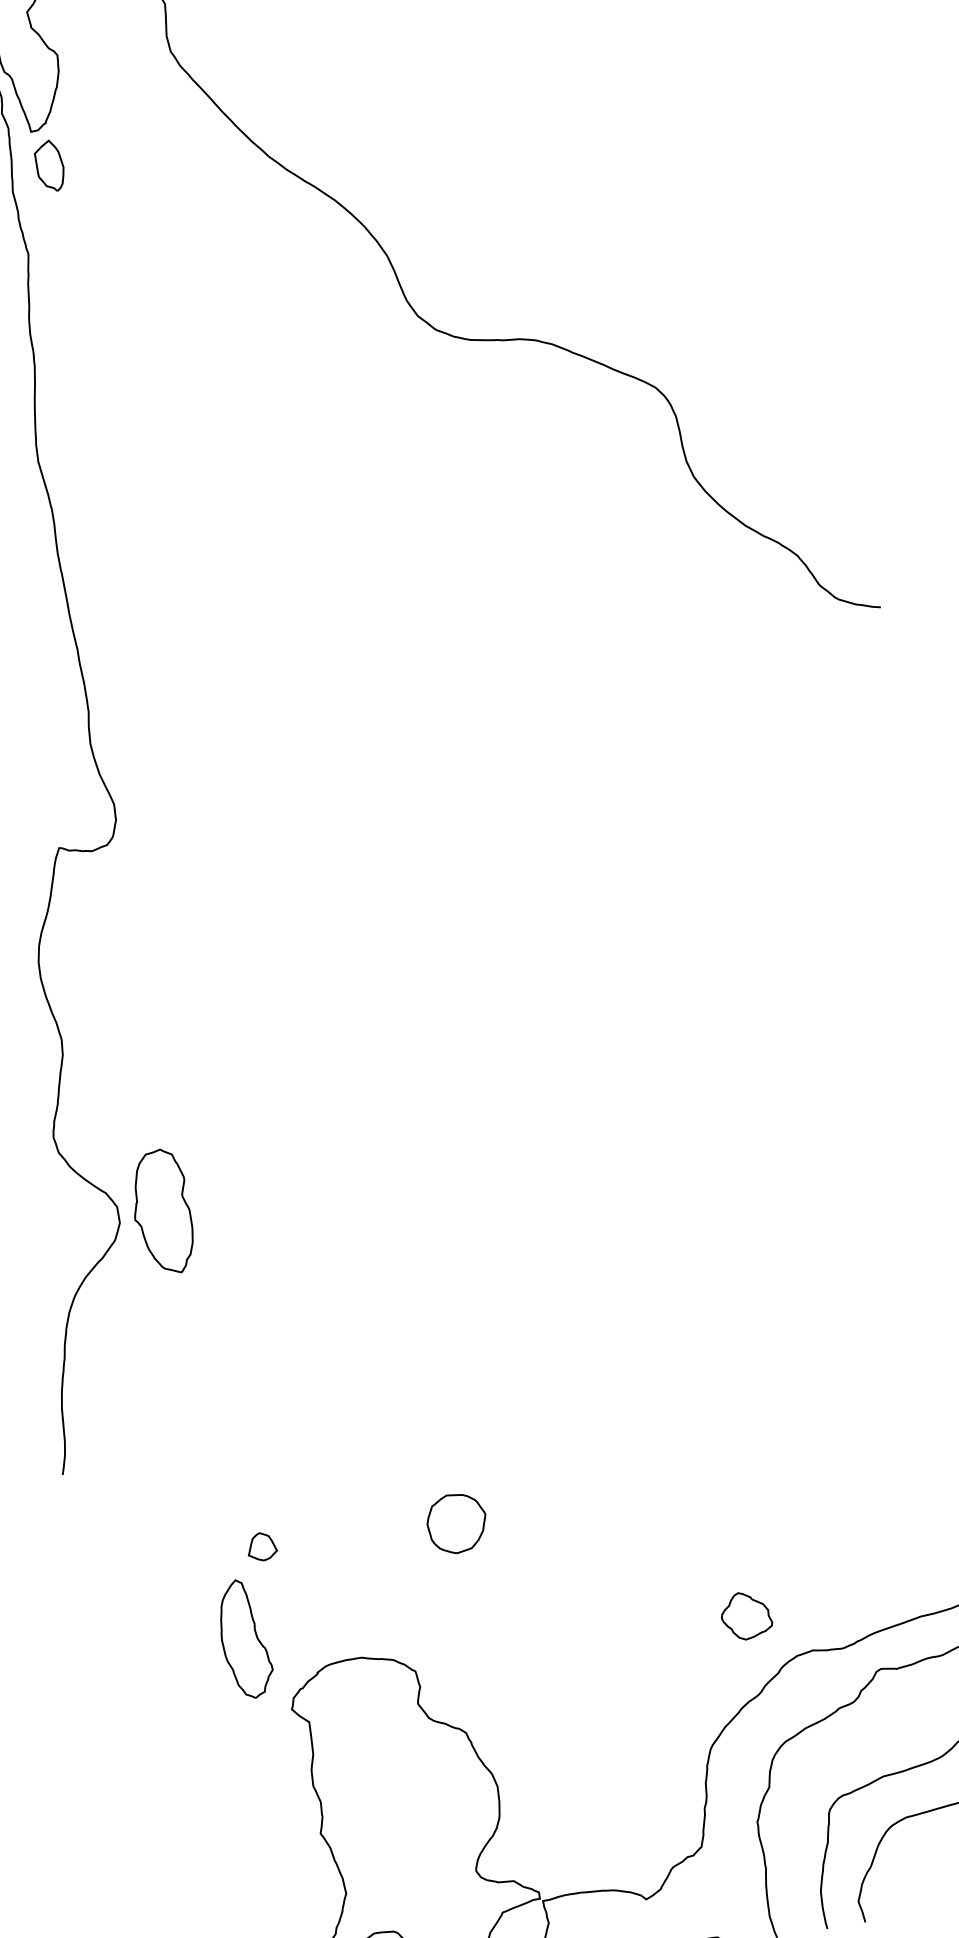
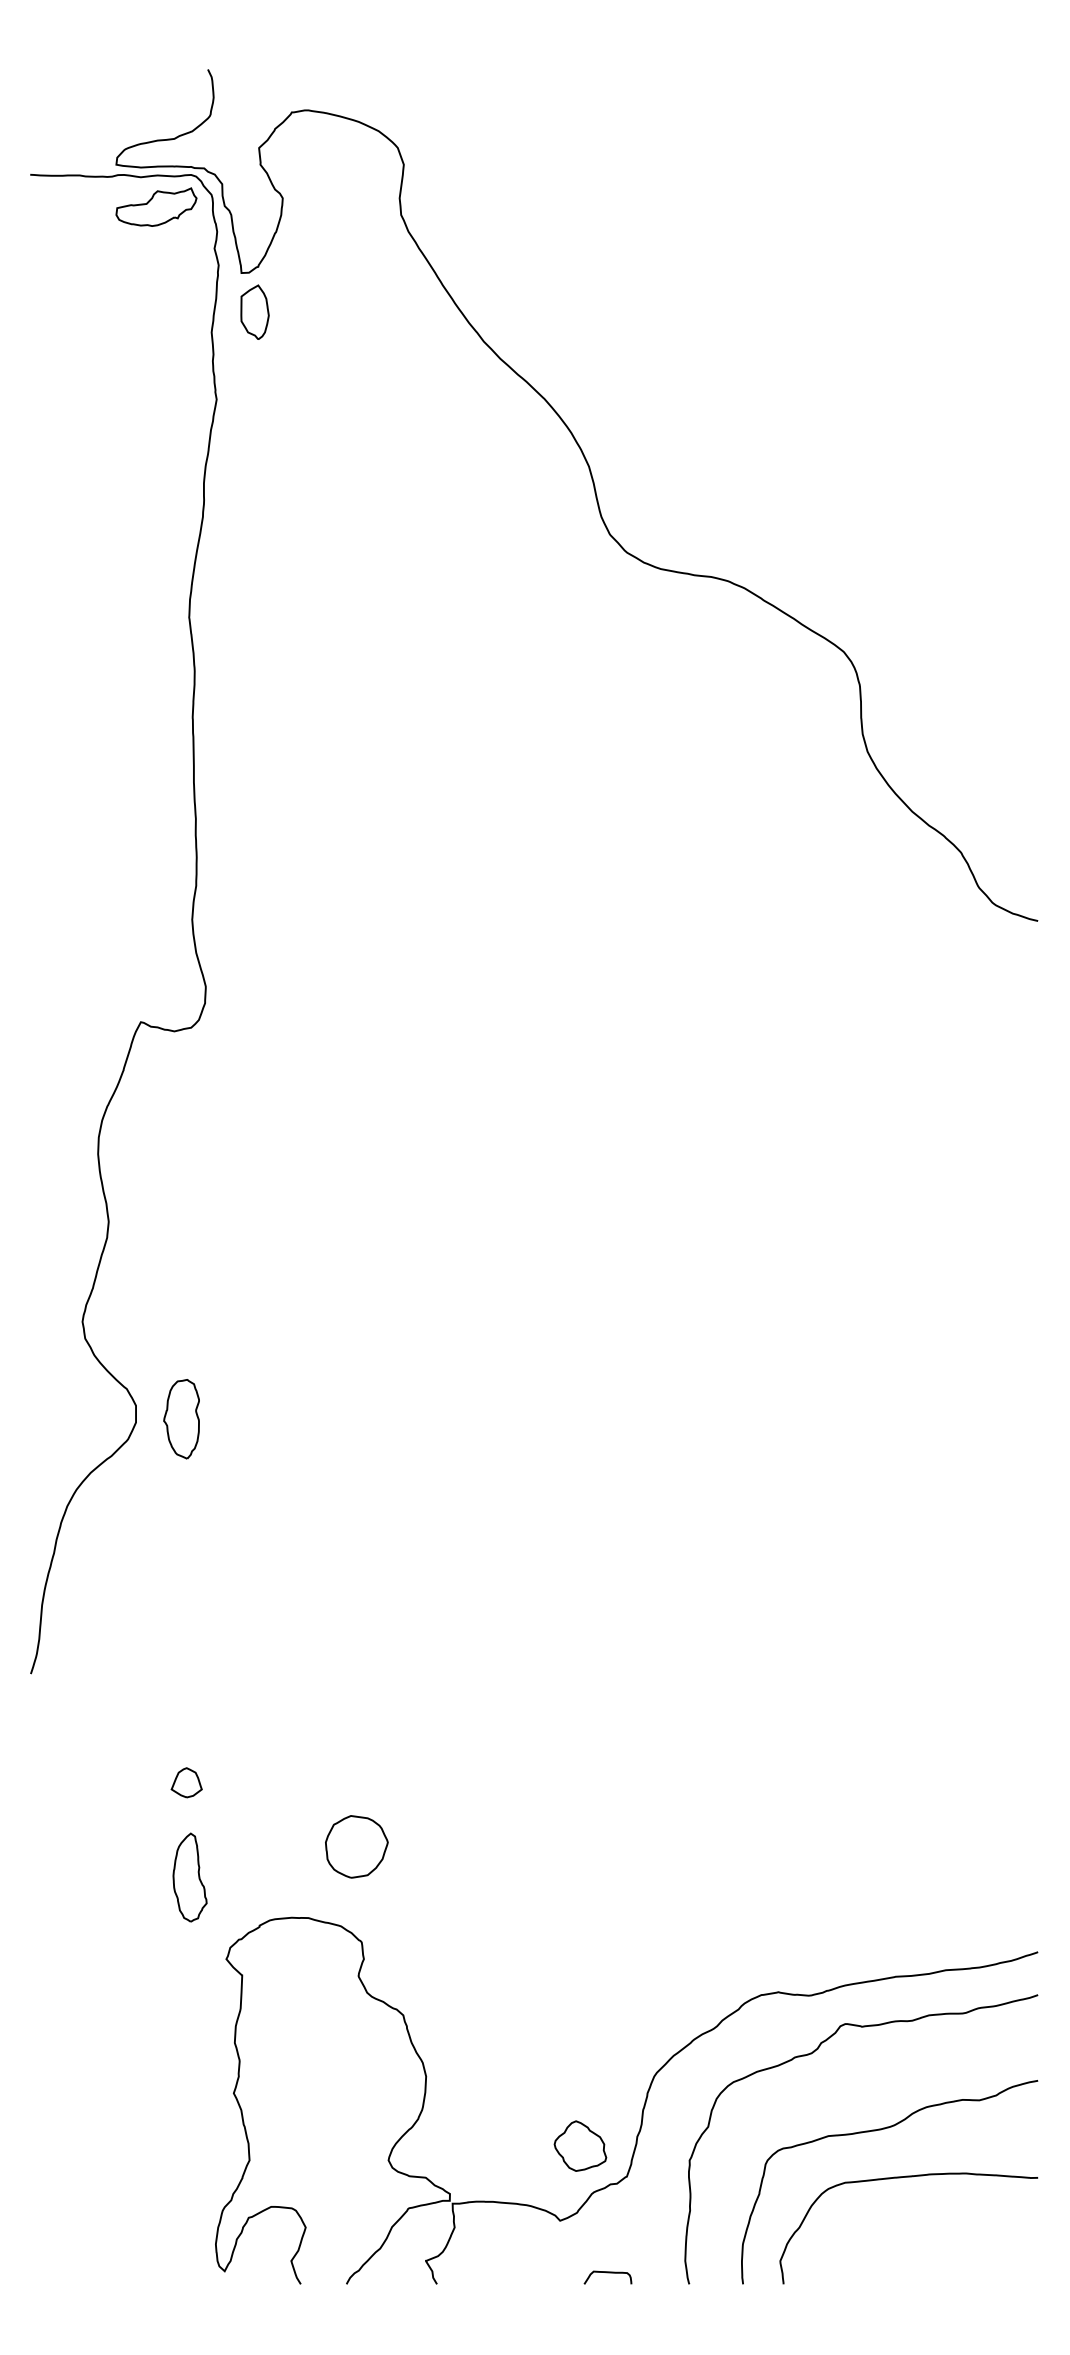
part: (161, 1211) -> (181, 1418), size x0.6
part: (456, 1523) -> (356, 1846), moved
part: (261, 1546) -> (186, 1782), moved
part: (746, 1615) -> (580, 2145), moved
part: (244, 1639) -> (189, 1877), size x0.7

